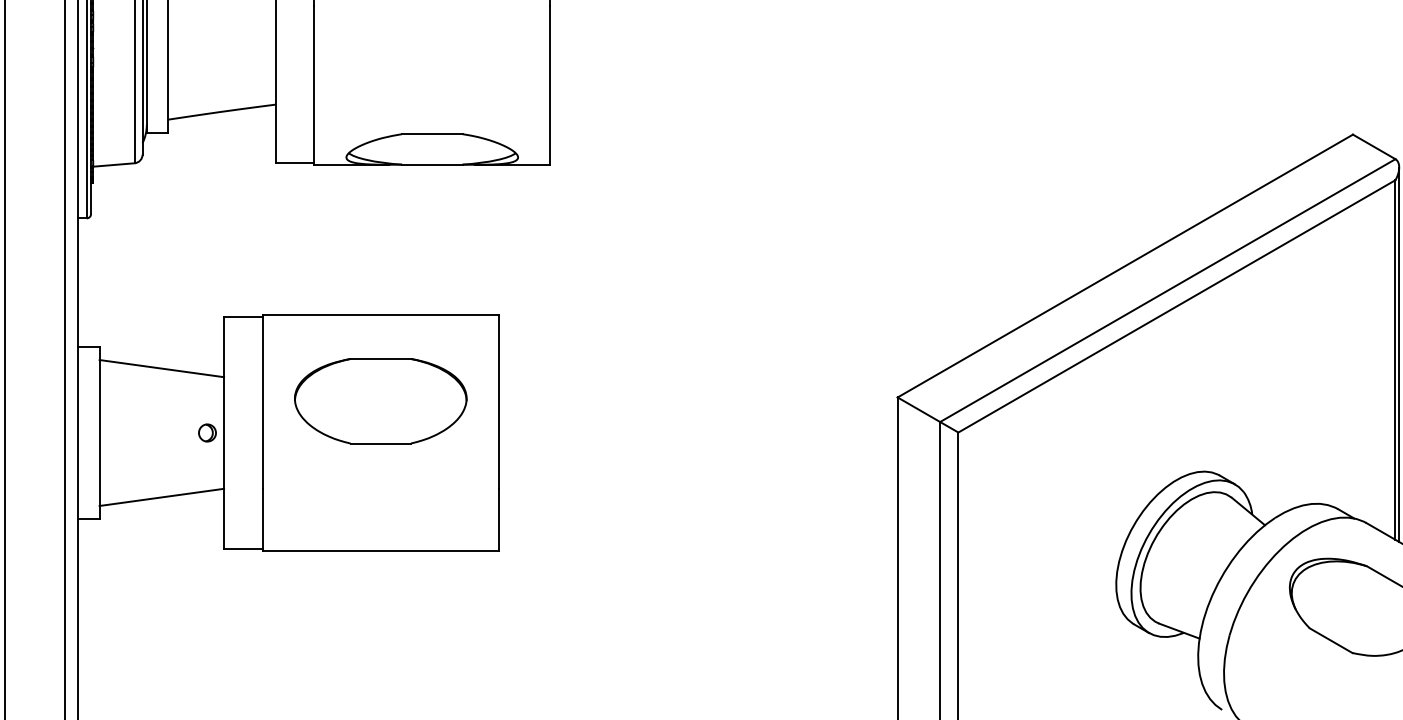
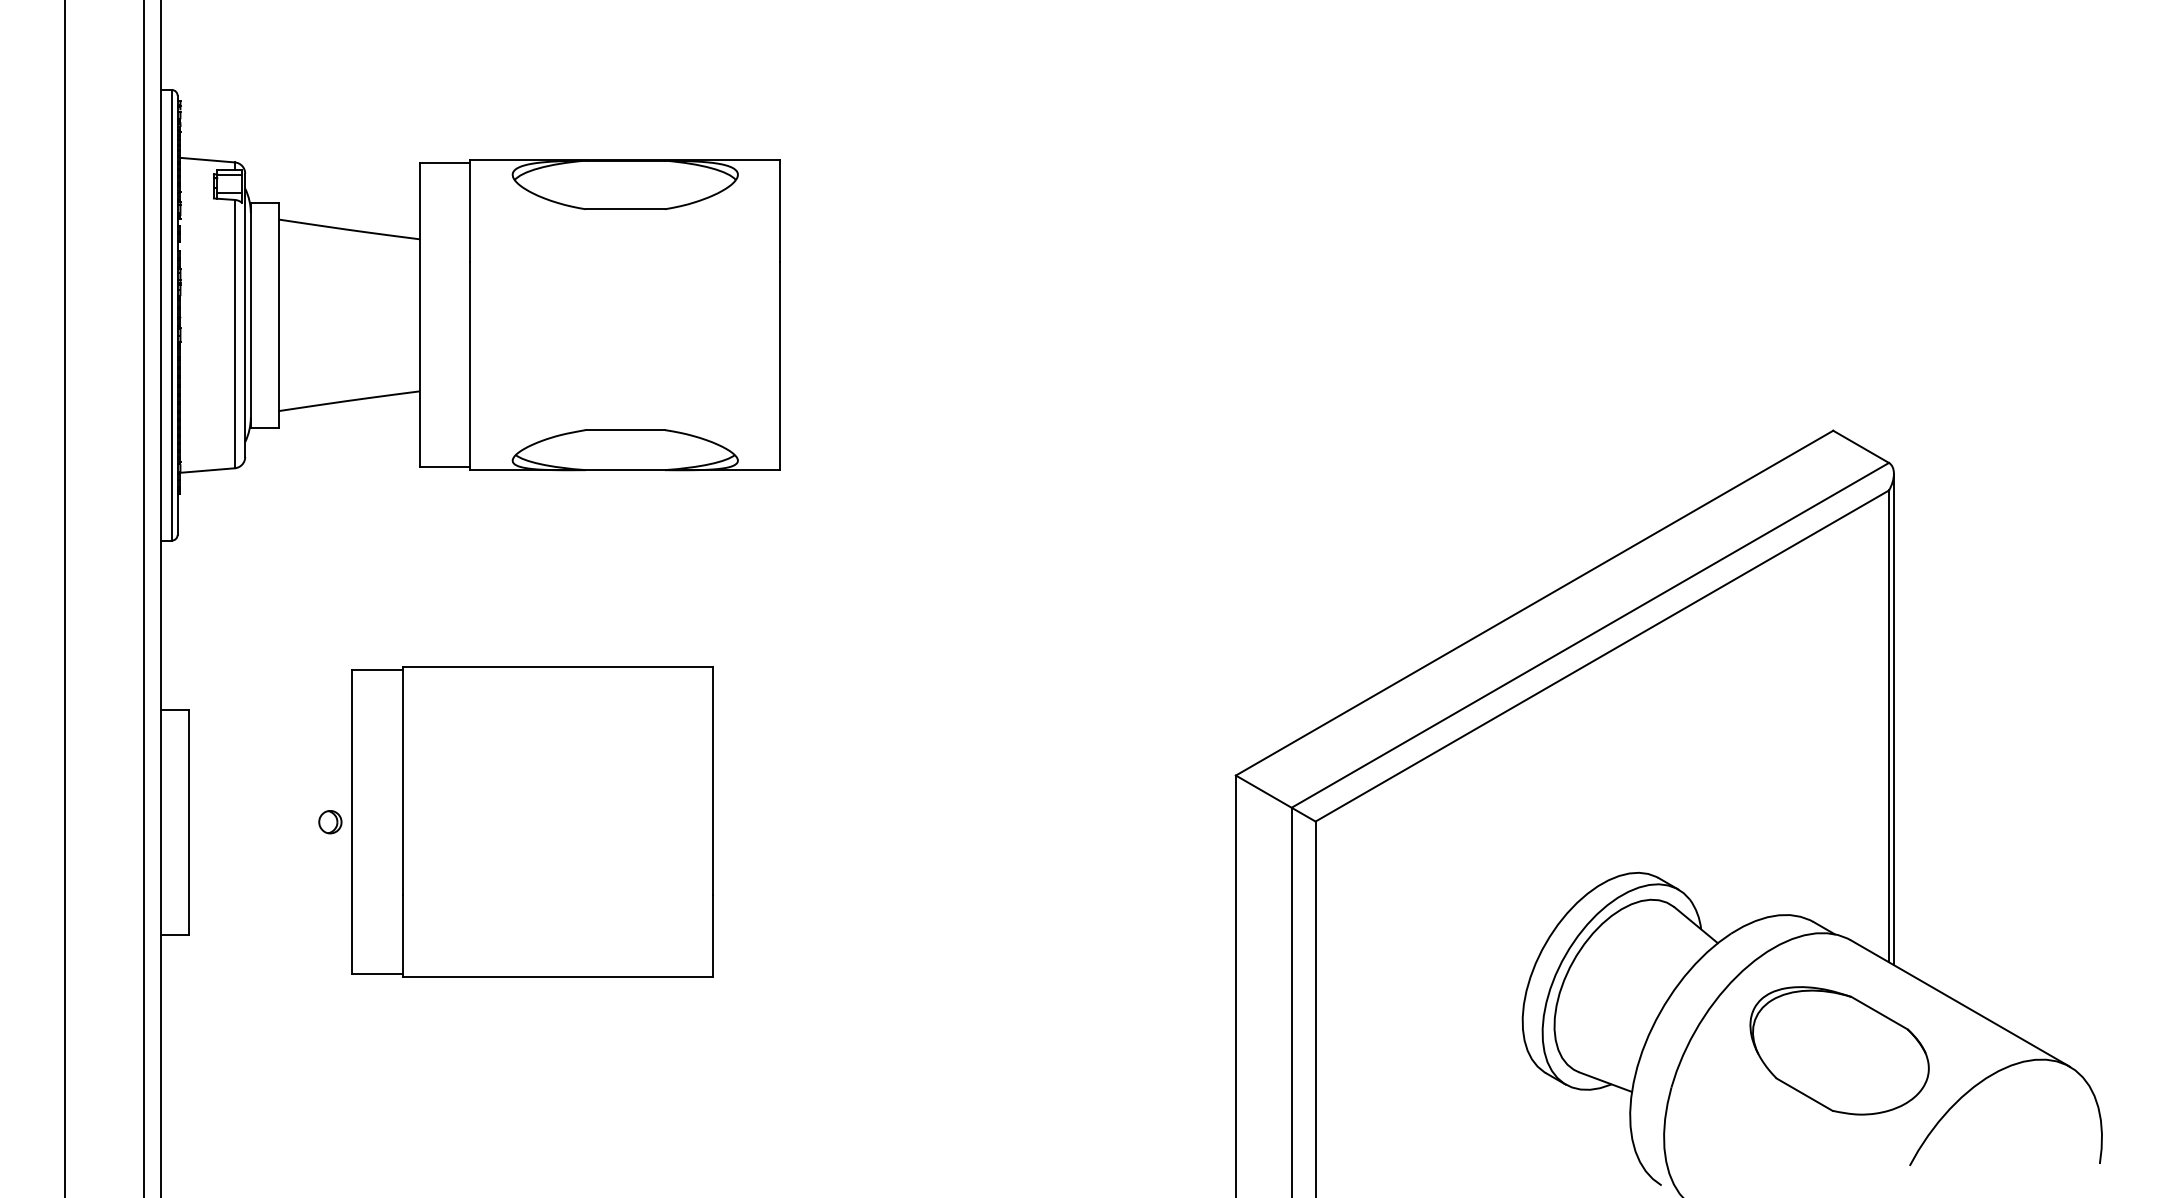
line: (161, 368) -> (270, 737), removed
part: (380, 401) -> (557, 780), removed
line: (161, 497) -> (270, 906), removed

